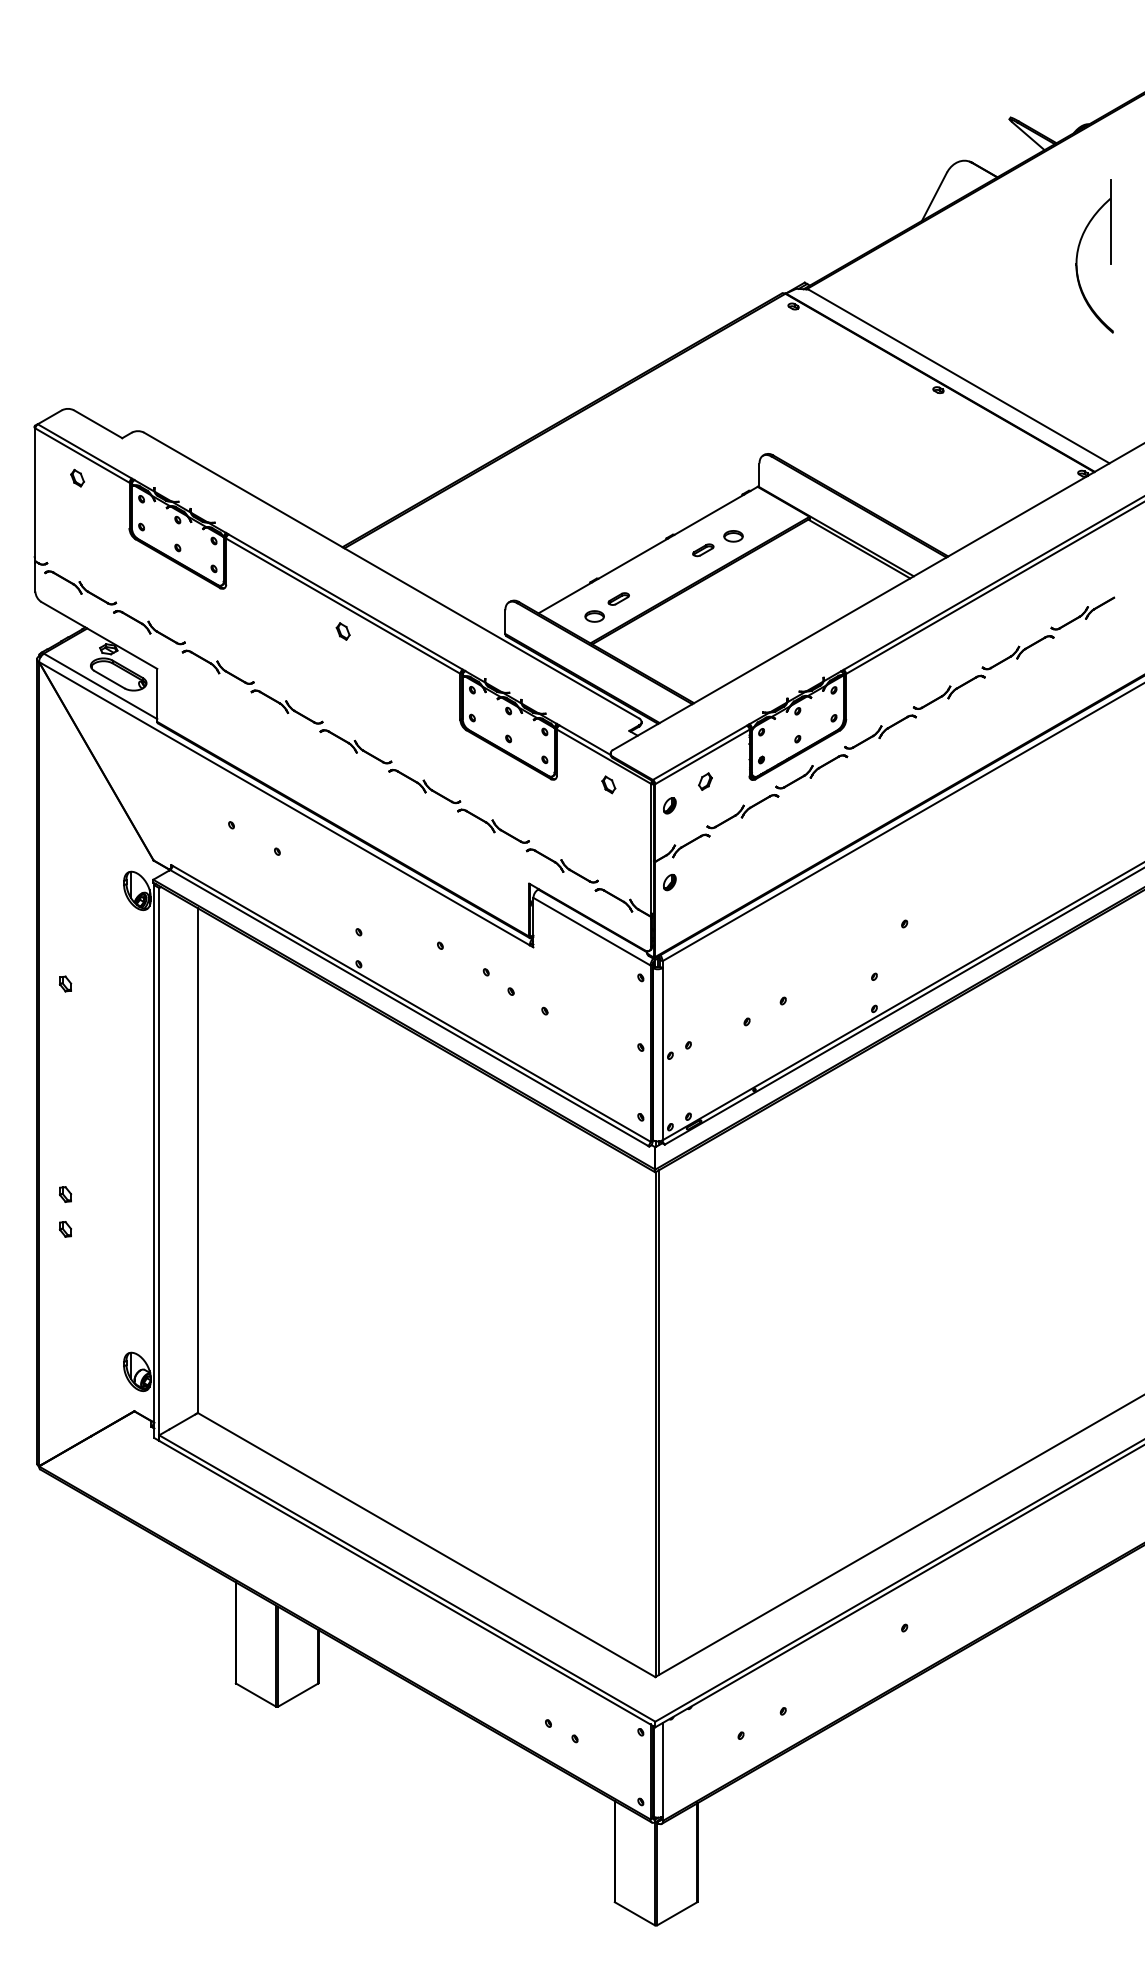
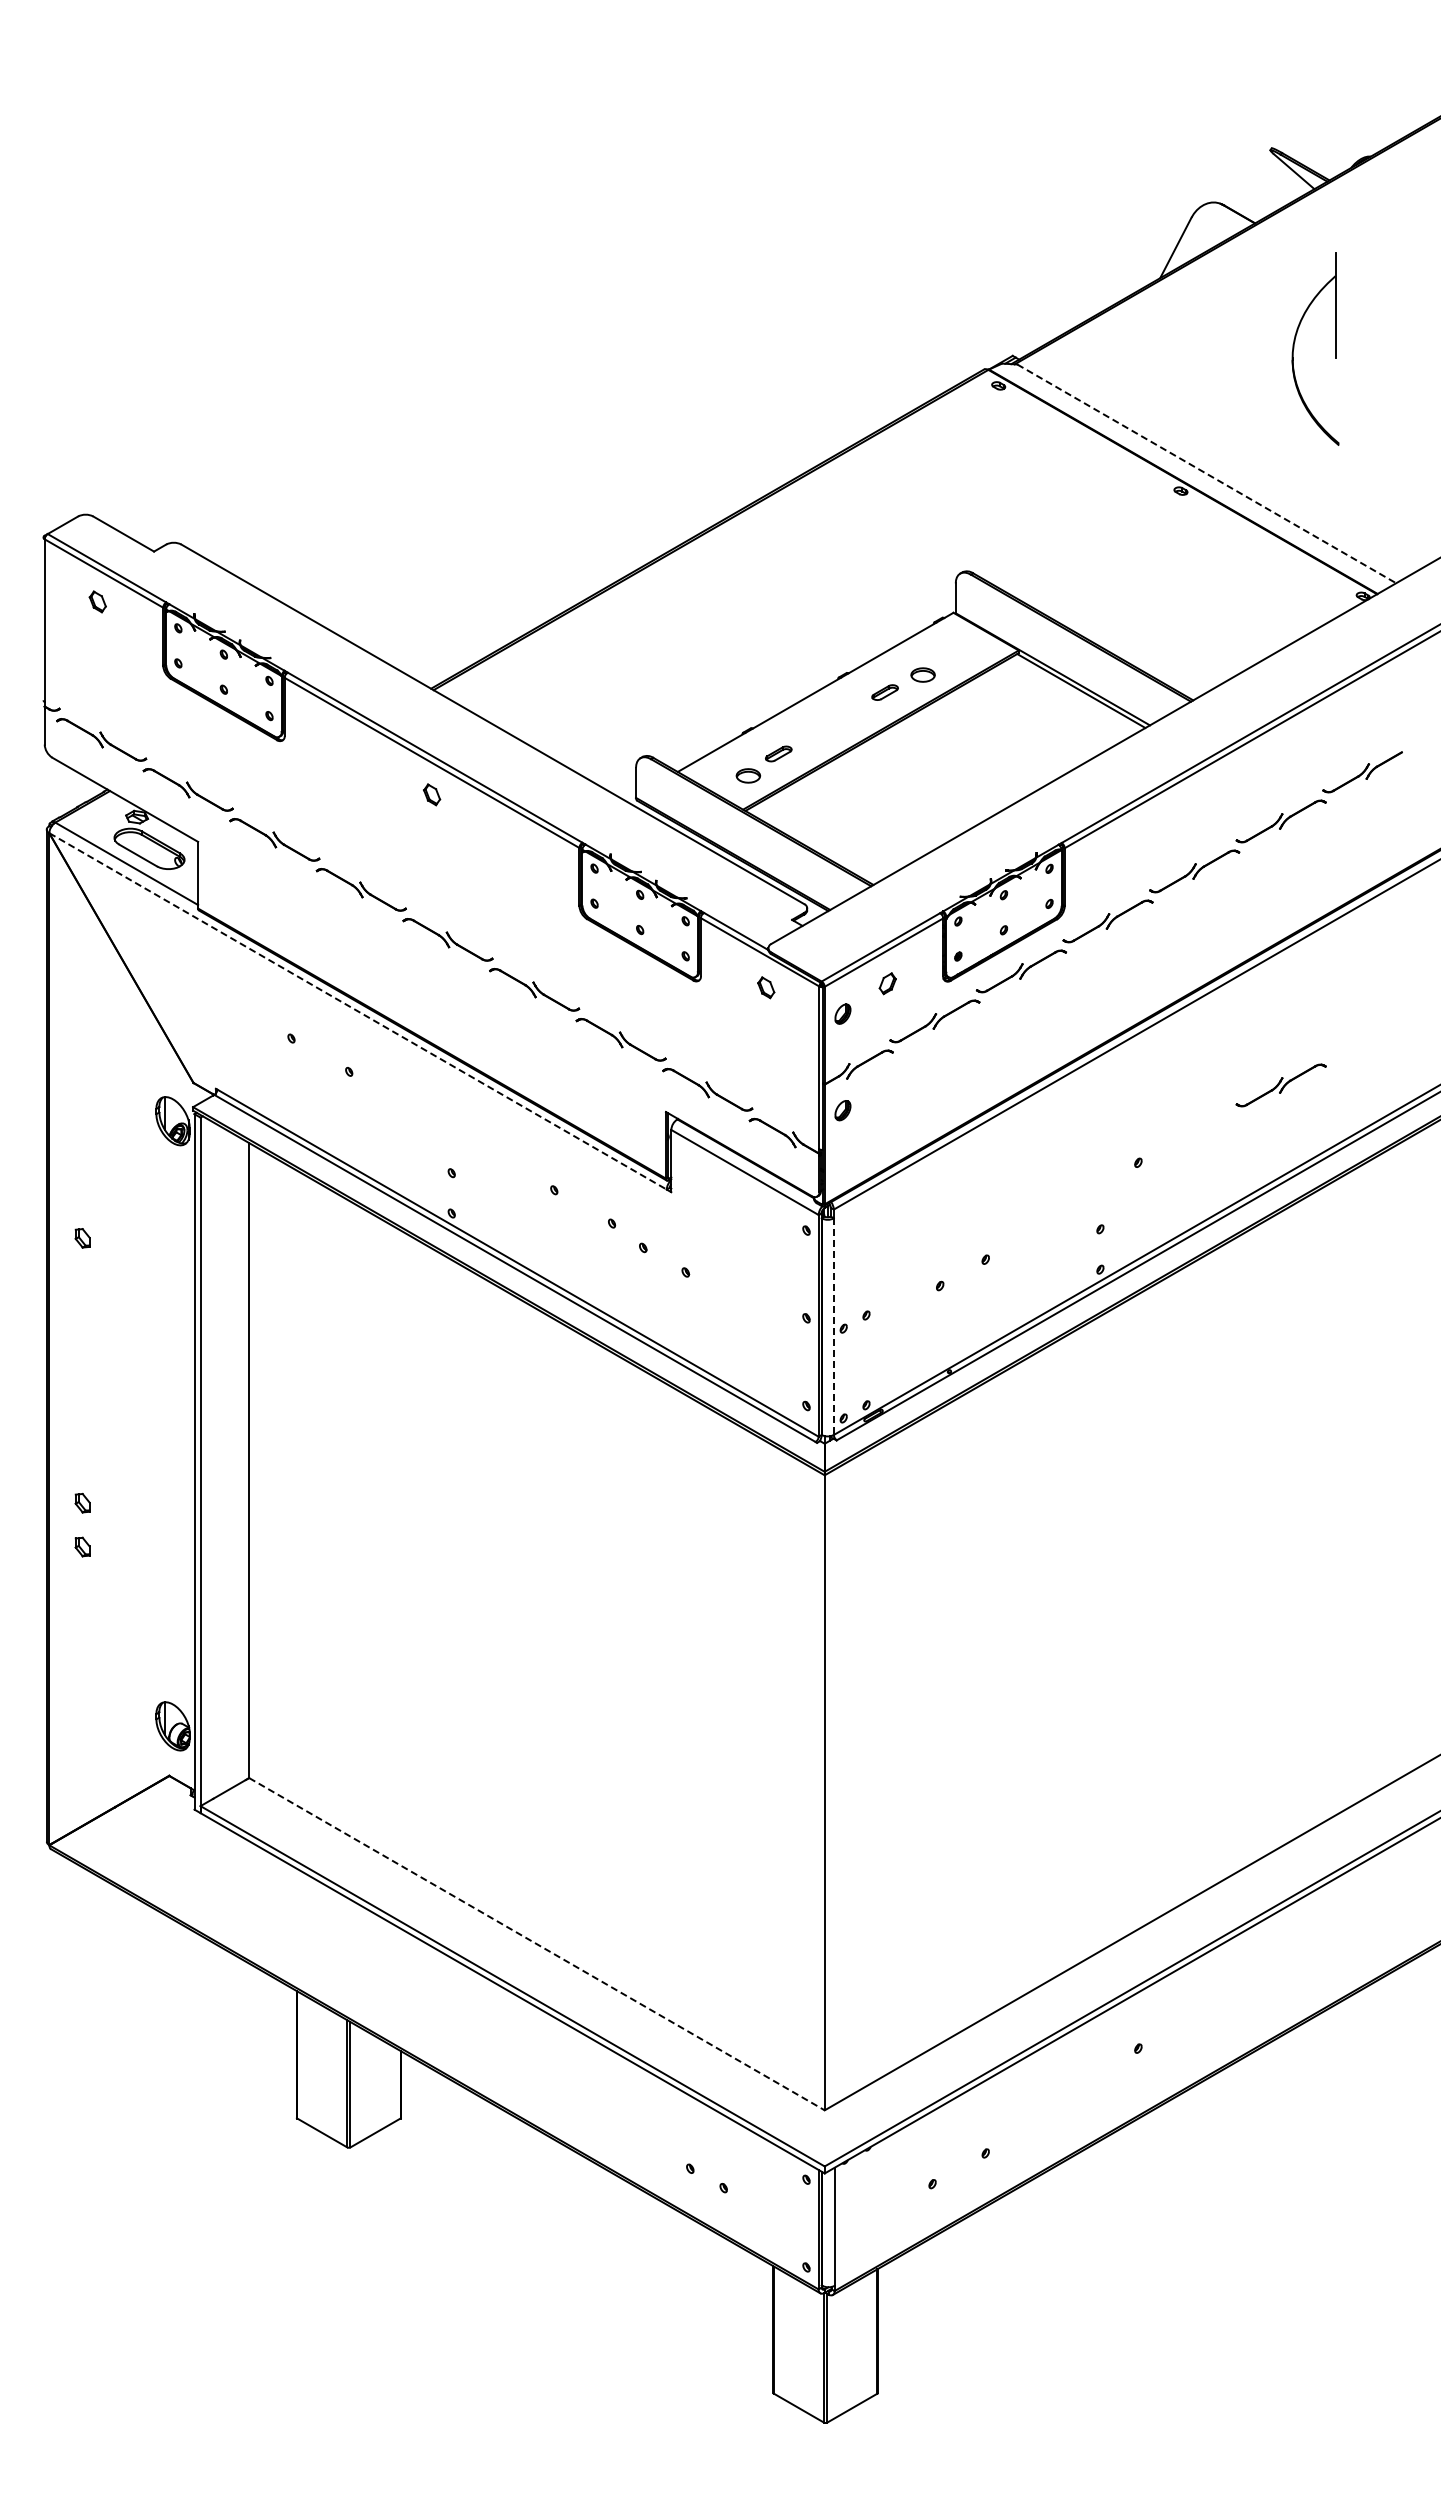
part: (1110, 256) -> (1335, 348), moved
line: (958, 376) -> (1206, 473), solid -> dashed
line: (284, 803) -> (358, 1011), solid -> dashed
part: (1017, 862) -> (1280, 1085), added
line: (662, 1054) -> (833, 1327), solid -> dashed
line: (659, 1422) -> (829, 1789), removed
line: (427, 1545) -> (537, 1944), solid -> dashed

